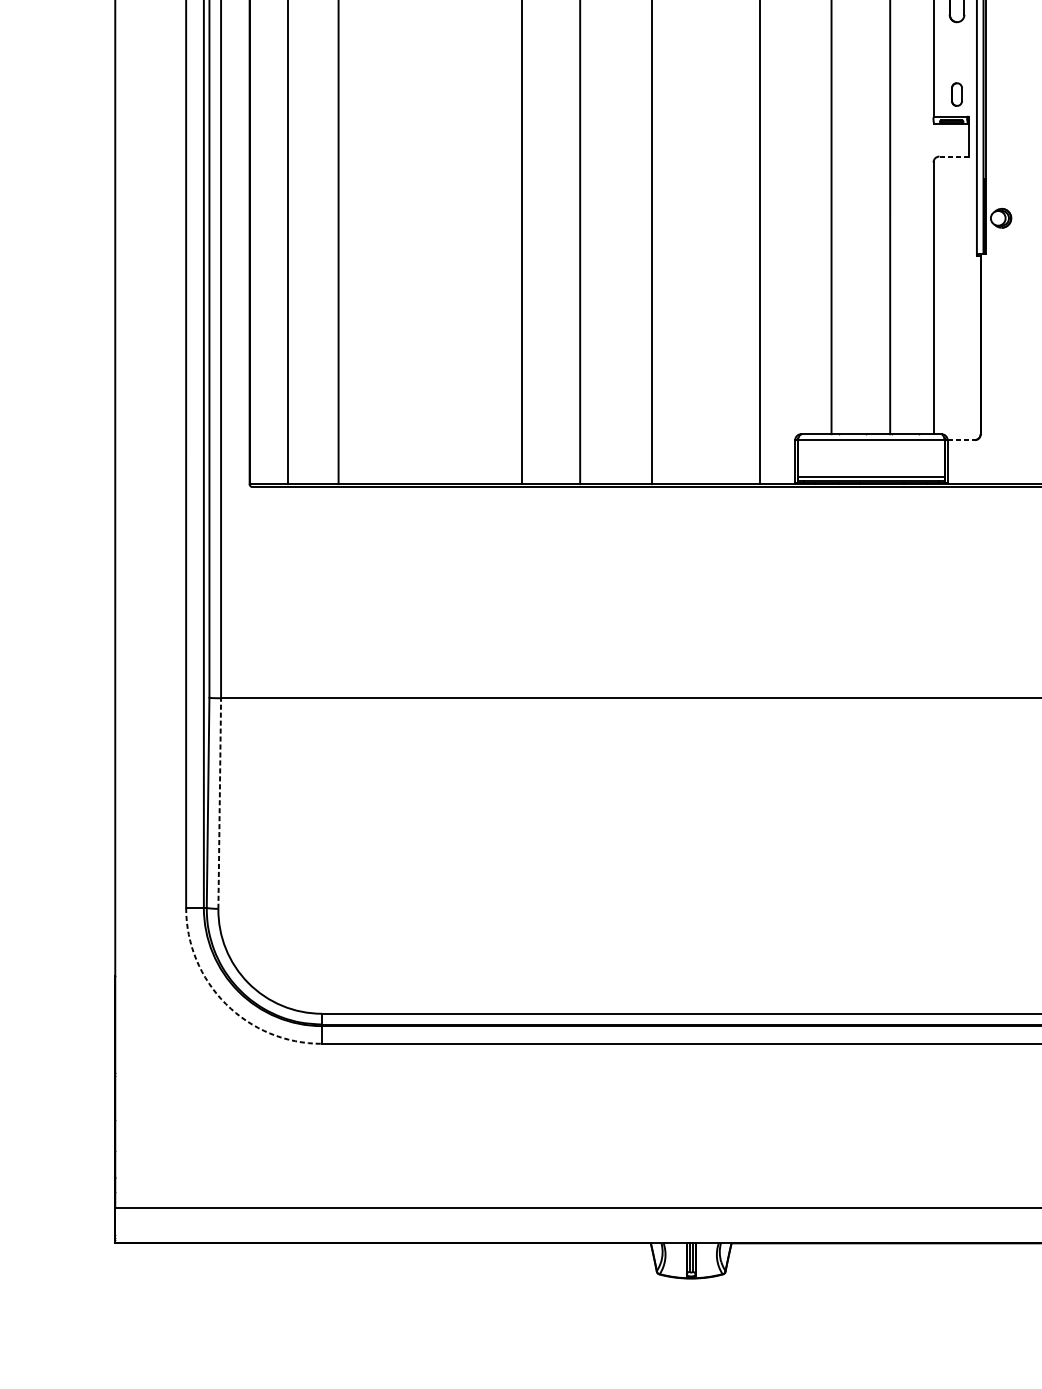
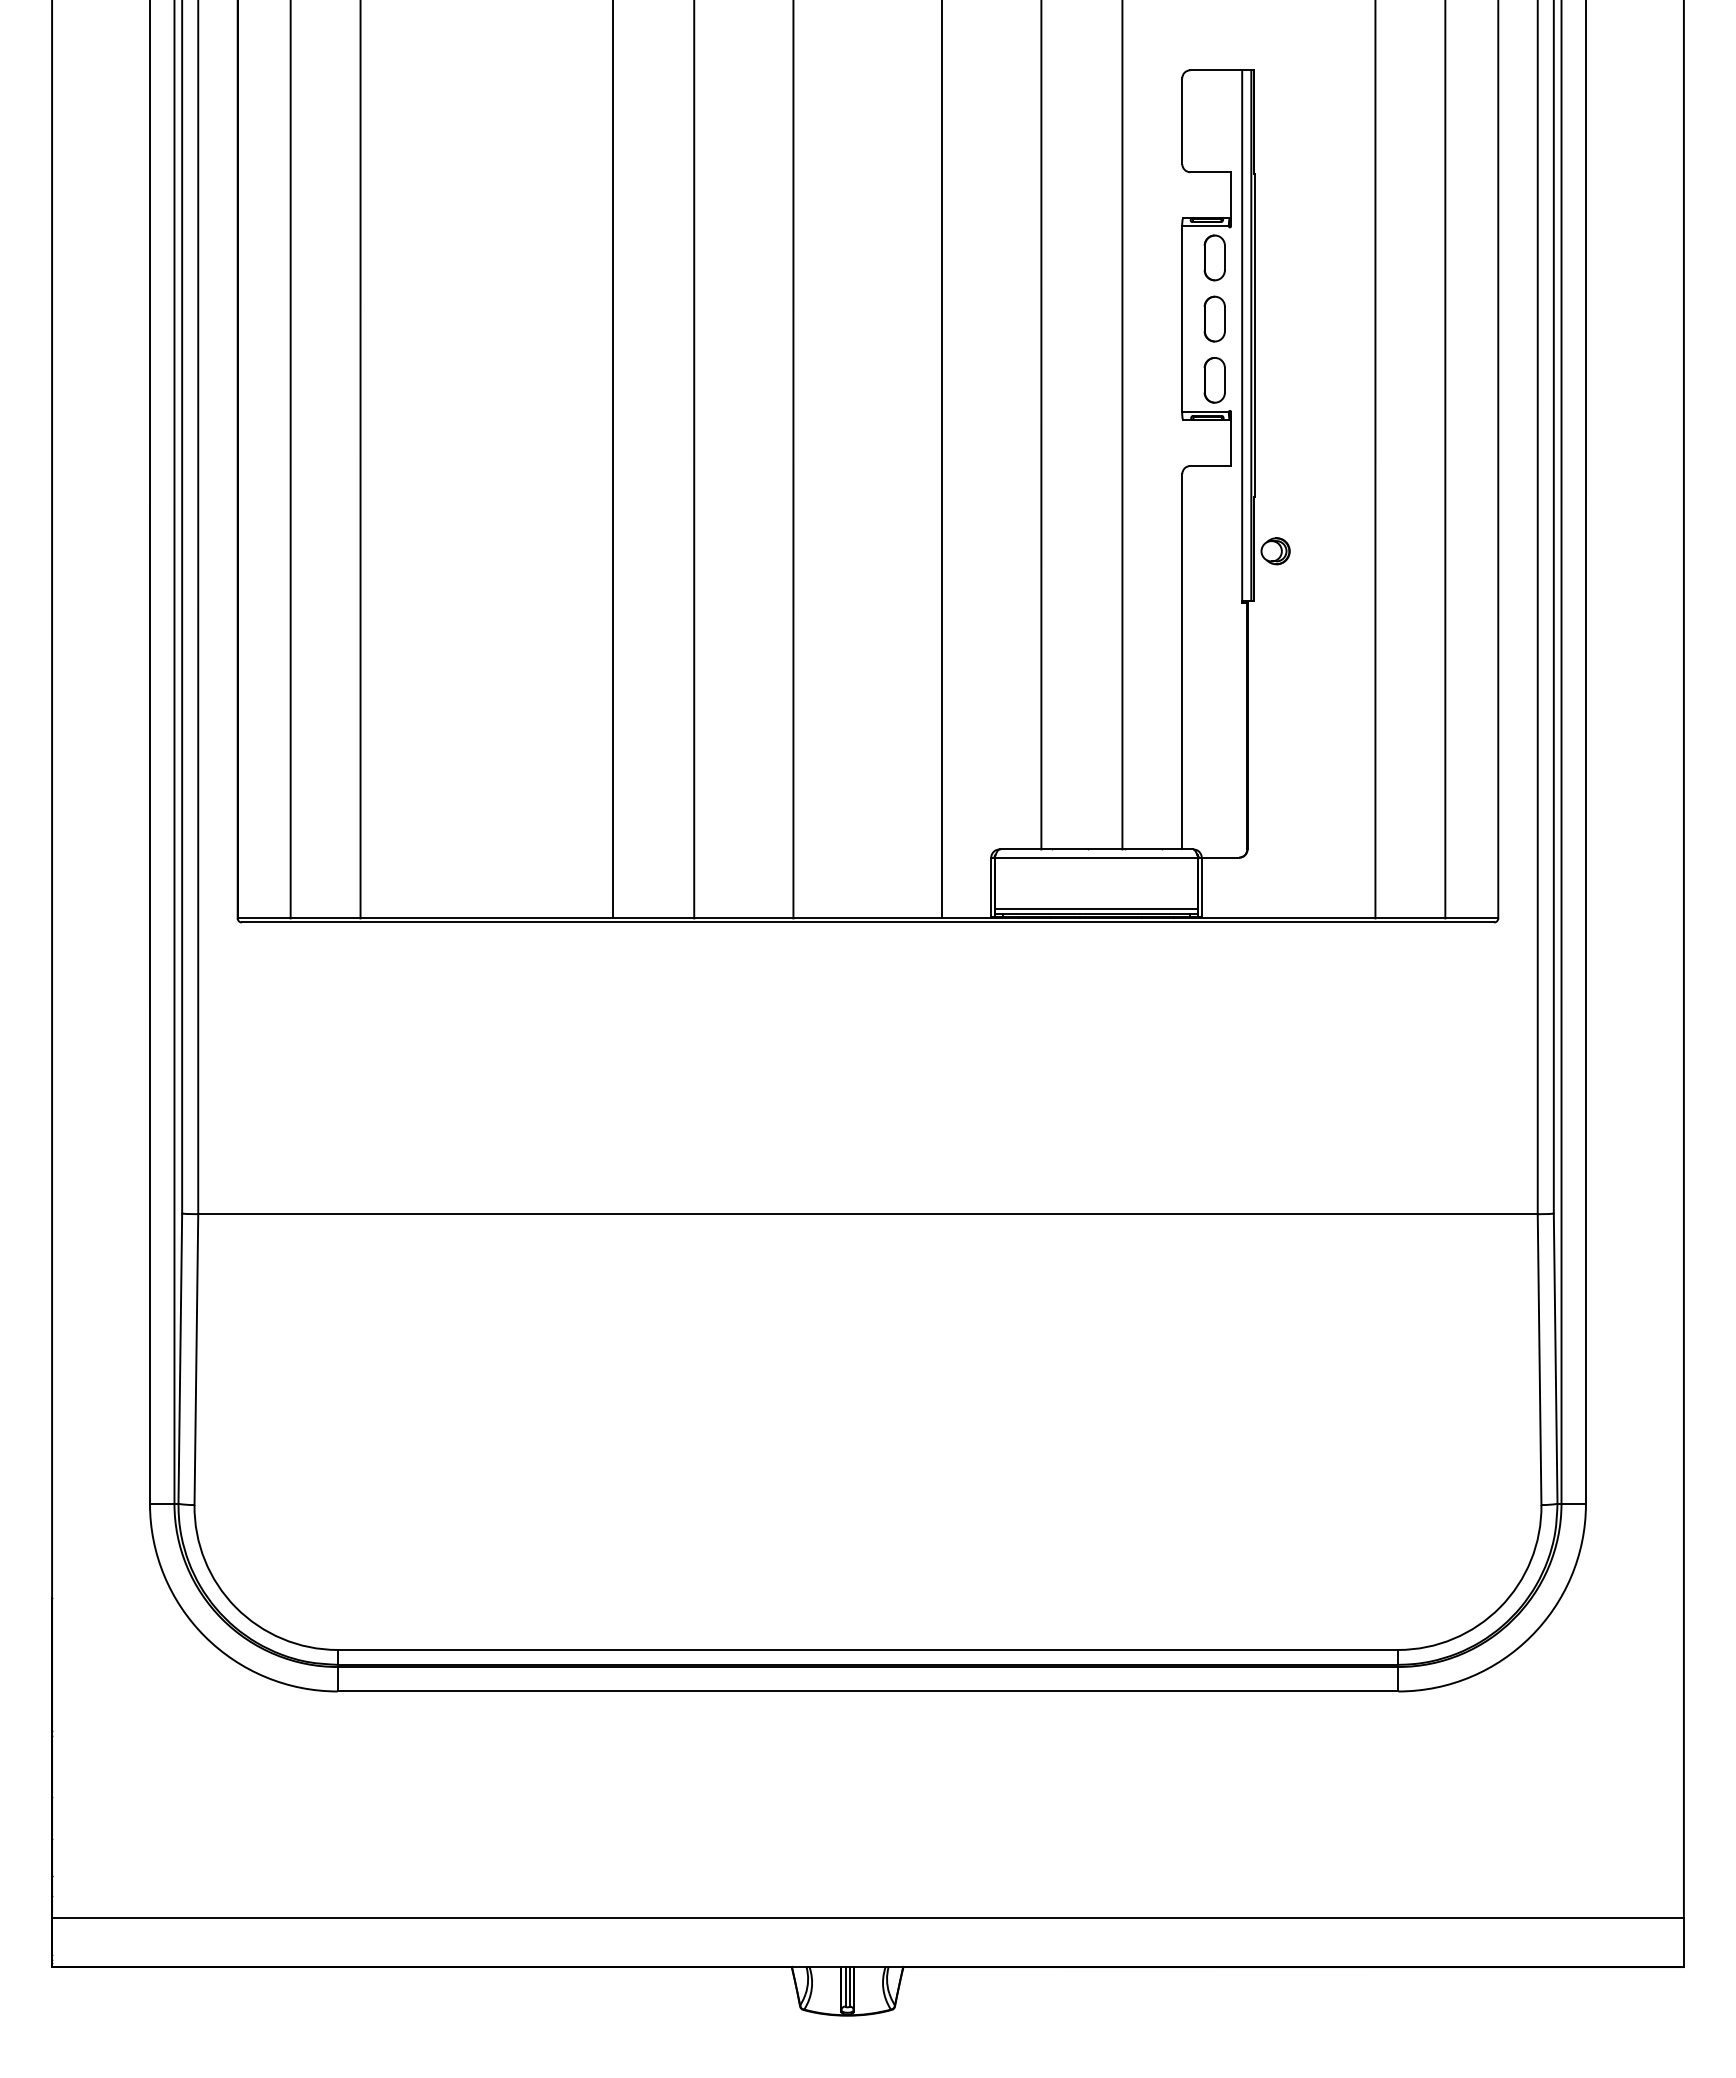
part: (956, 49) -> (1214, 318), added
part: (956, 94) -> (1214, 380), size x1.43
line: (953, 156) -> (1210, 466), dashed -> solid
line: (961, 440) -> (1221, 857), dashed -> solid
line: (219, 803) -> (196, 1359), dashed -> solid
arc: (225, 1004) -> (204, 1636), dashed -> solid

